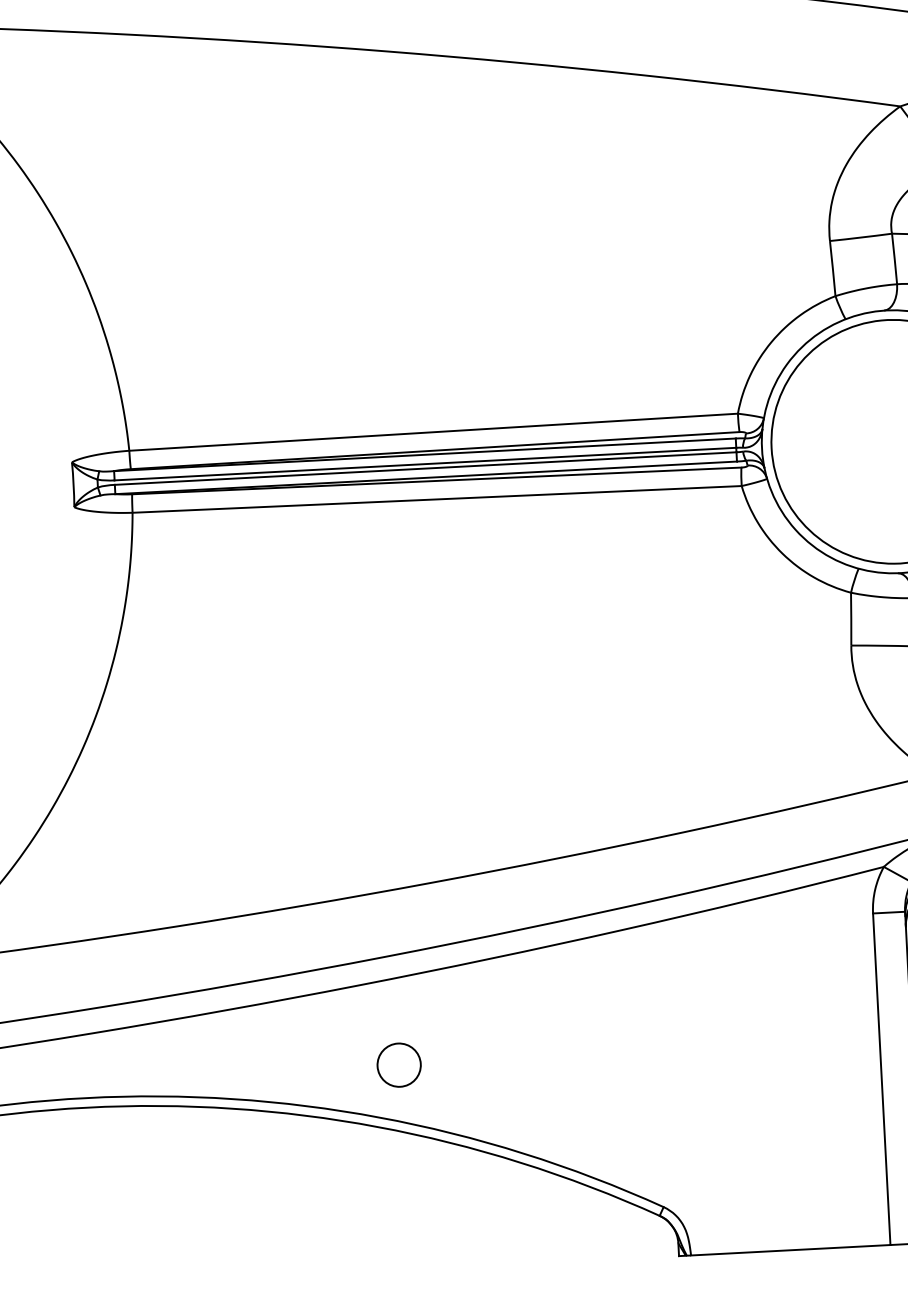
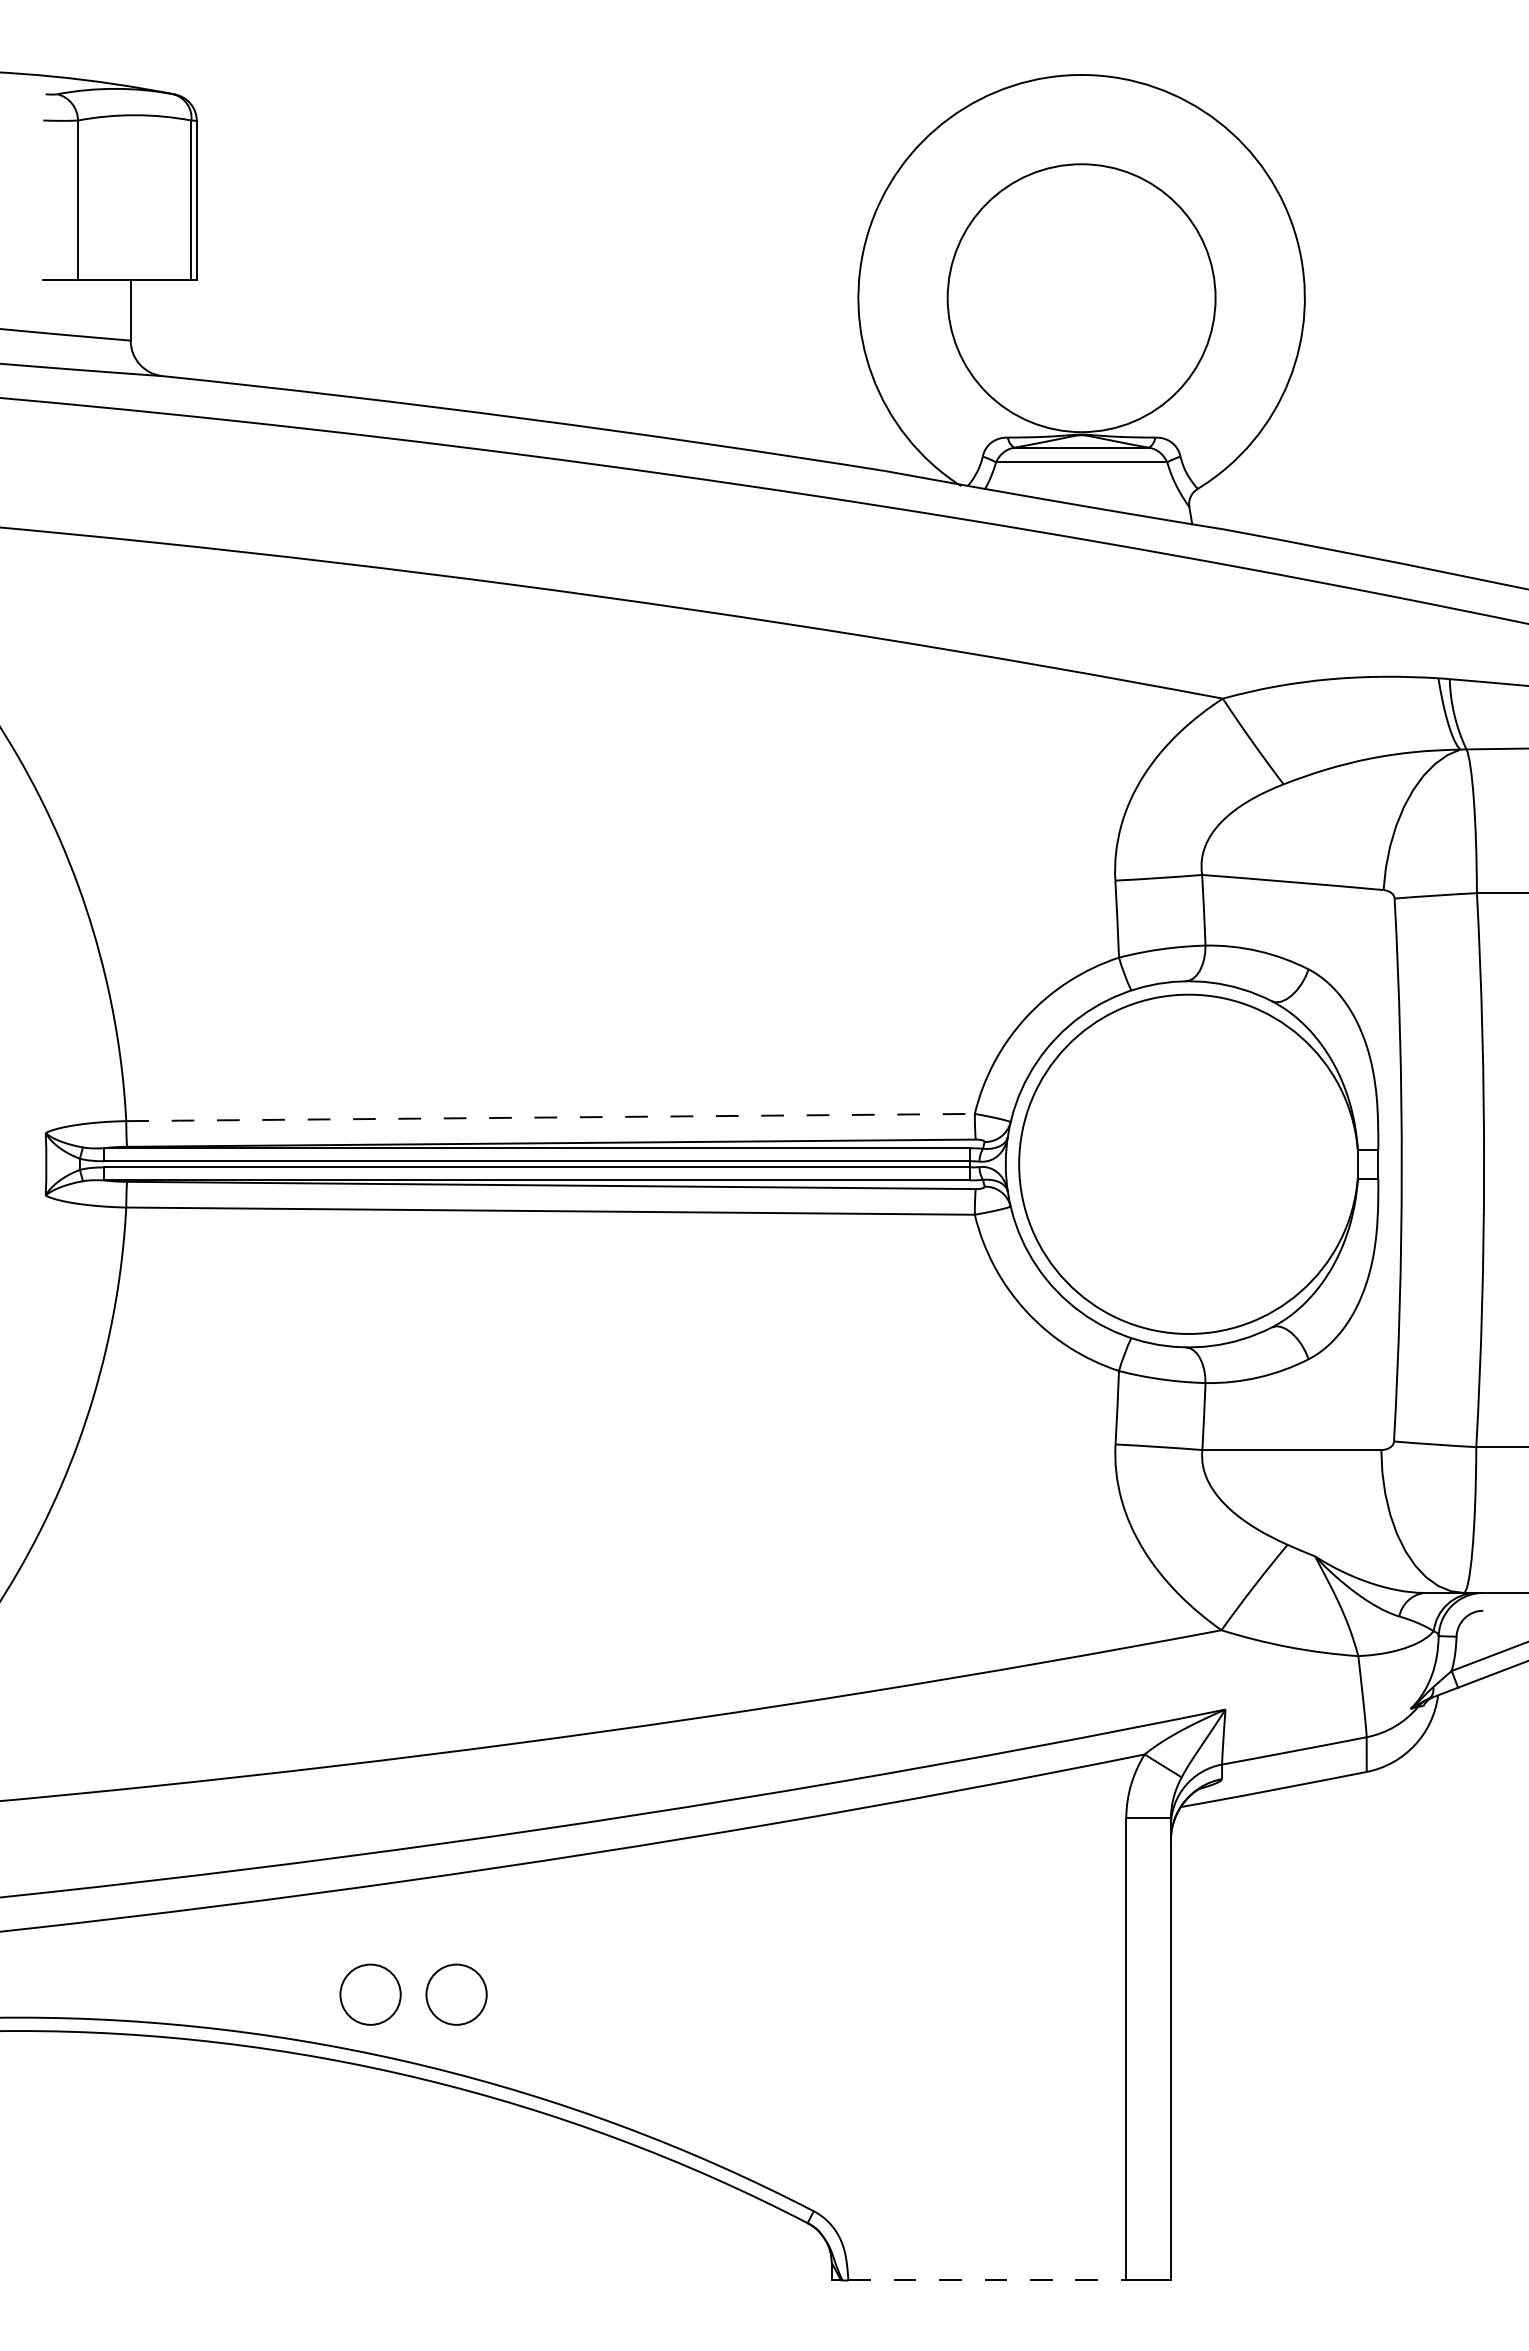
line: (432, 432) -> (548, 1117), solid -> dashed
circle: (337, 1068) -> (370, 1994), added
line: (790, 1250) -> (987, 2280), solid -> dashed

